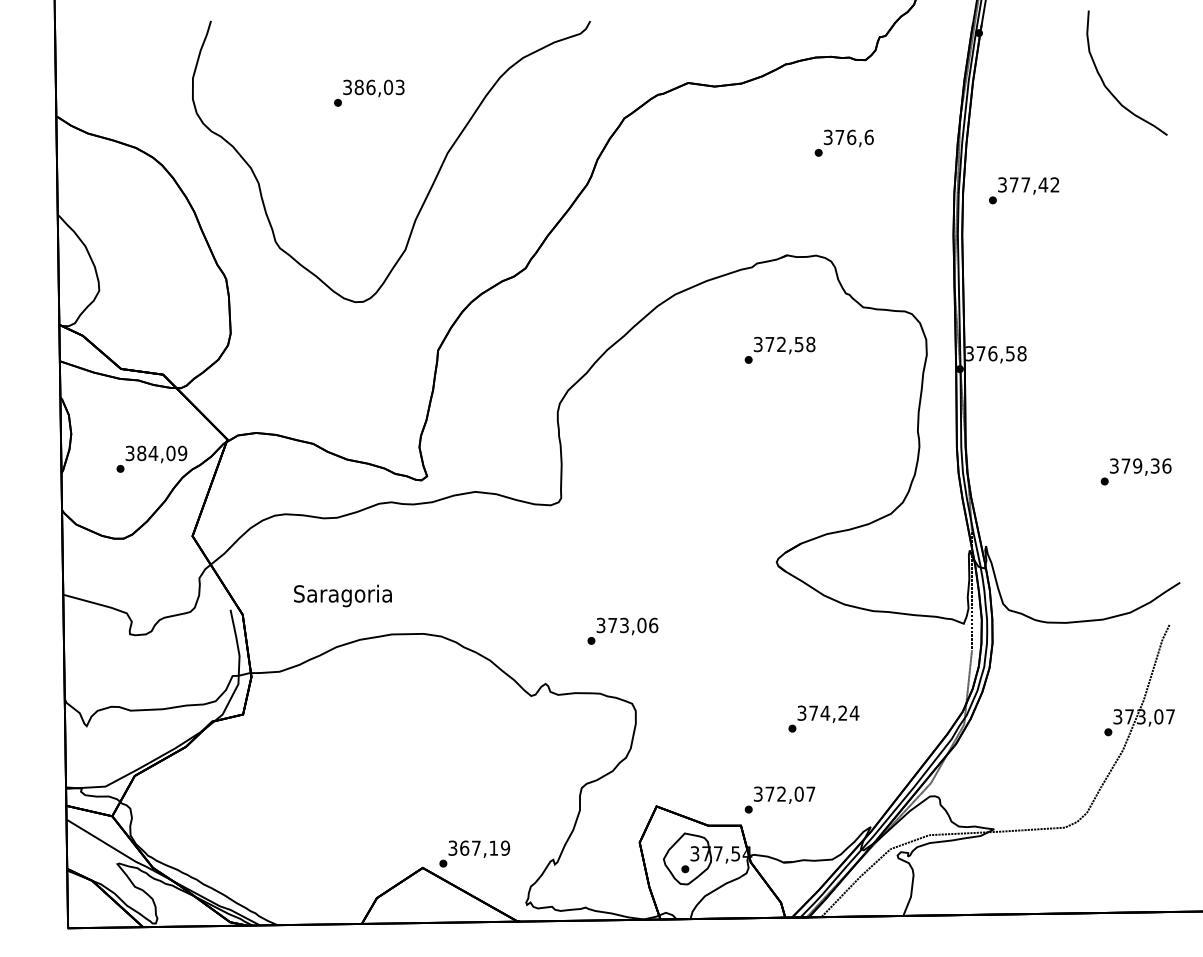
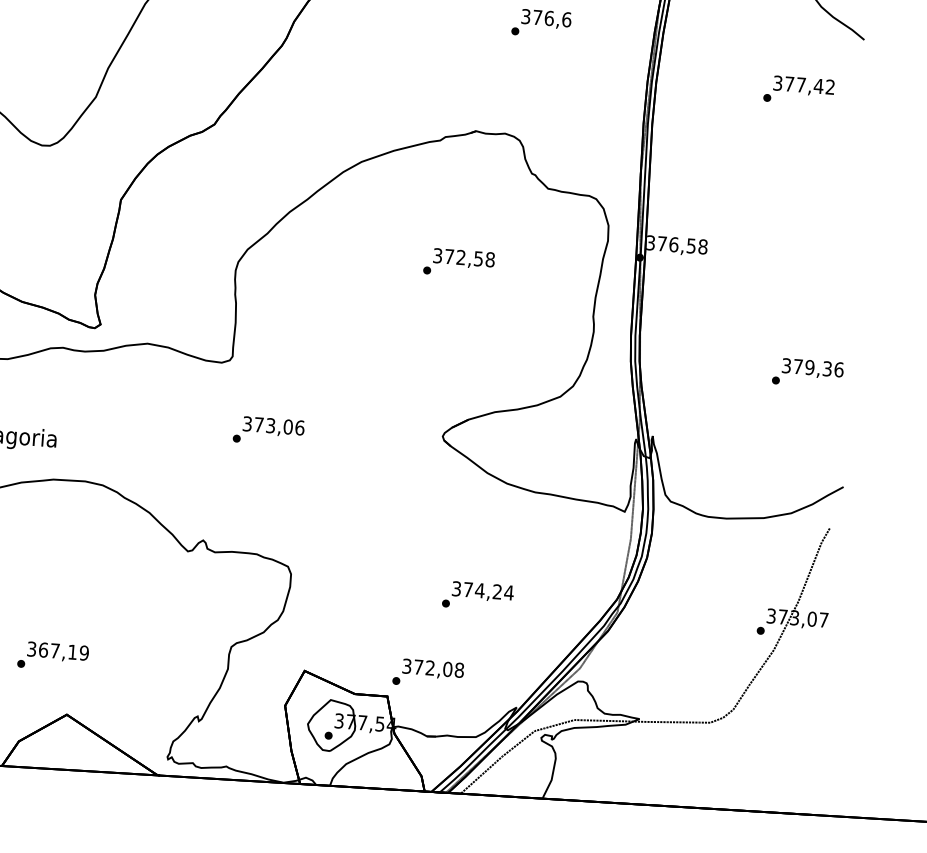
text: (1024, 190) -> (799, 90), moved
text: (779, 349) -> (458, 262), moved
text: (622, 630) -> (268, 430), moved
text: (810, 793) -> (459, 669), 372,07 -> 372,08
text: (474, 853) -> (52, 656), moved

